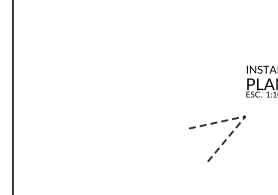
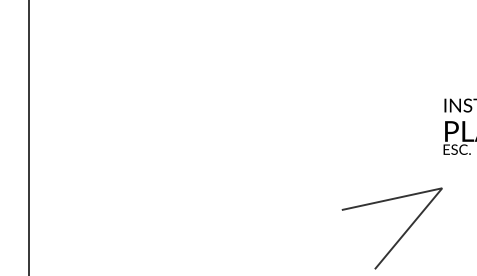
line: (244, 117) -> (440, 190), dashed -> solid

